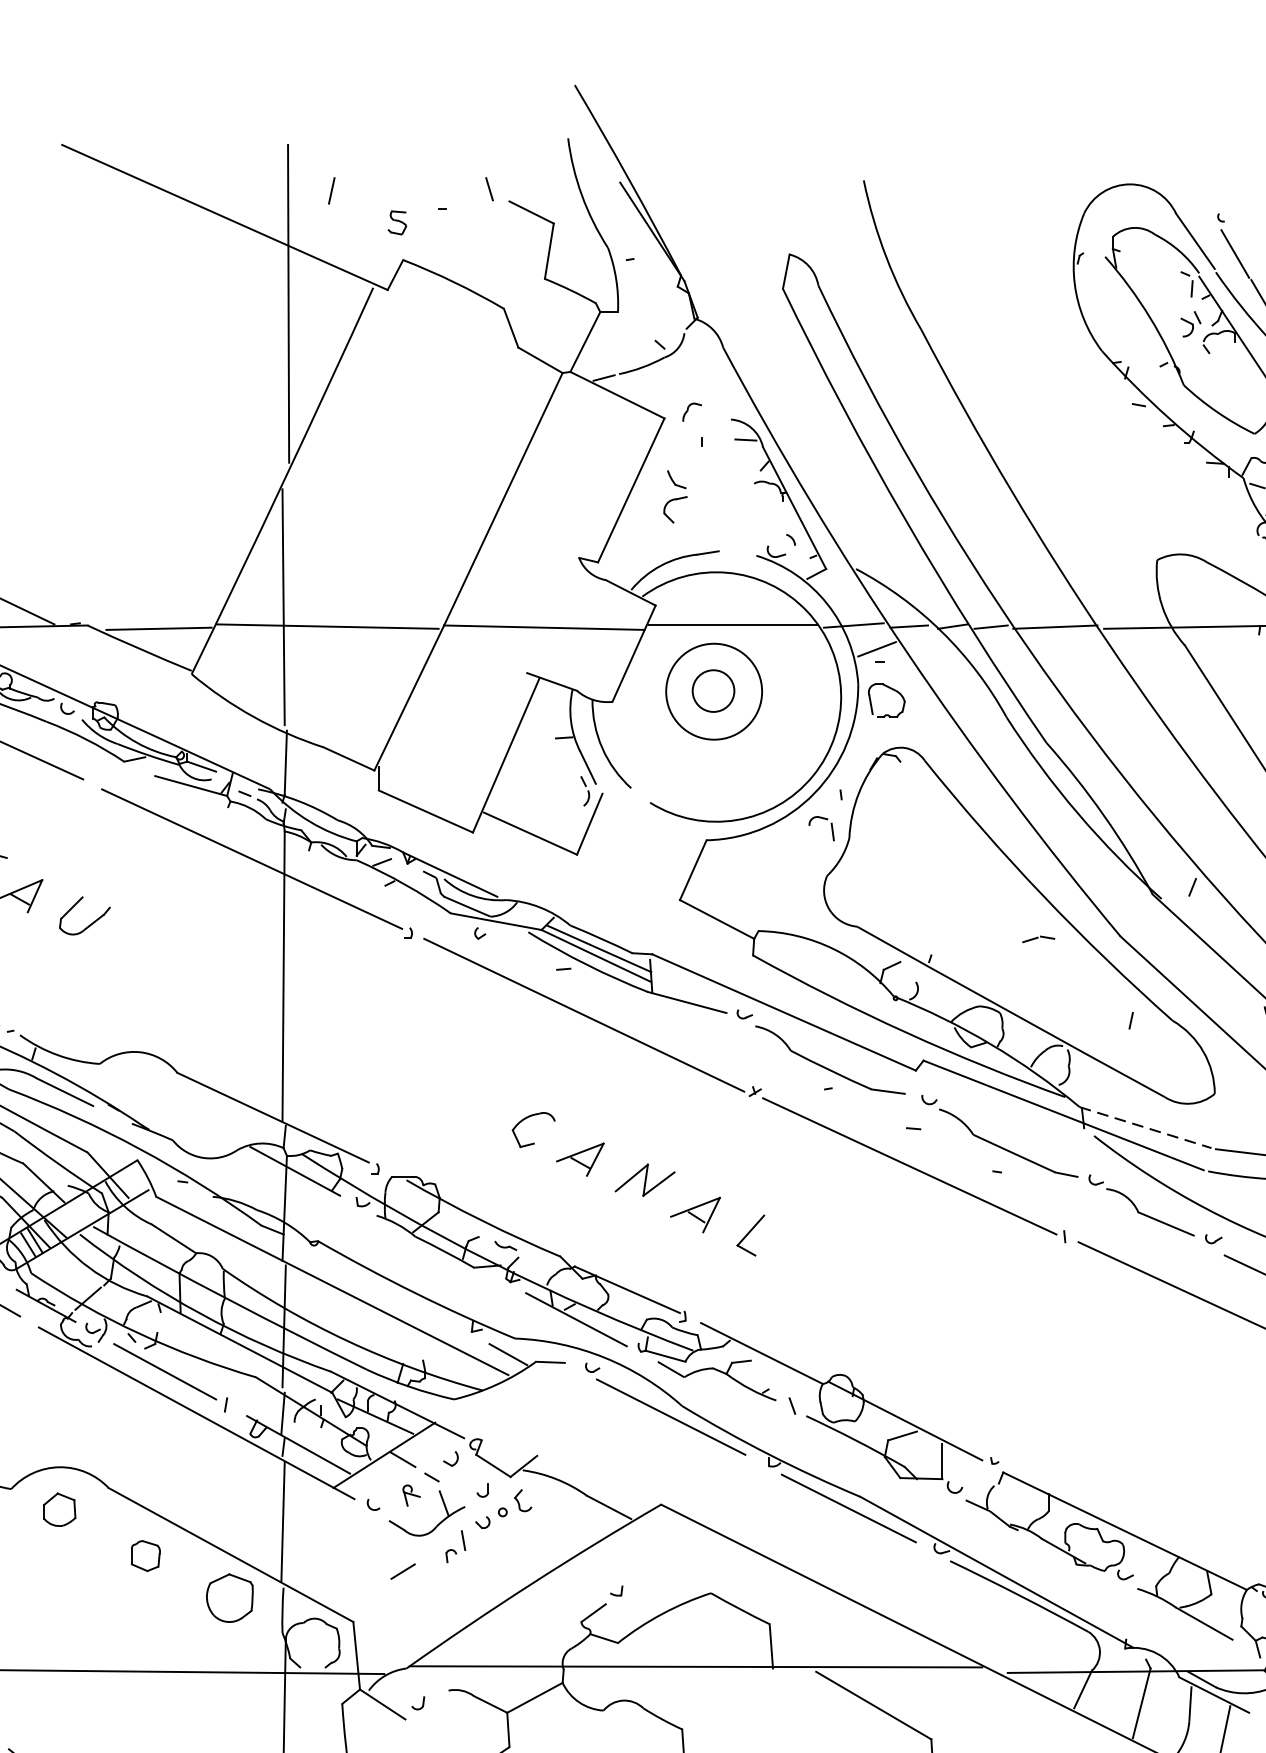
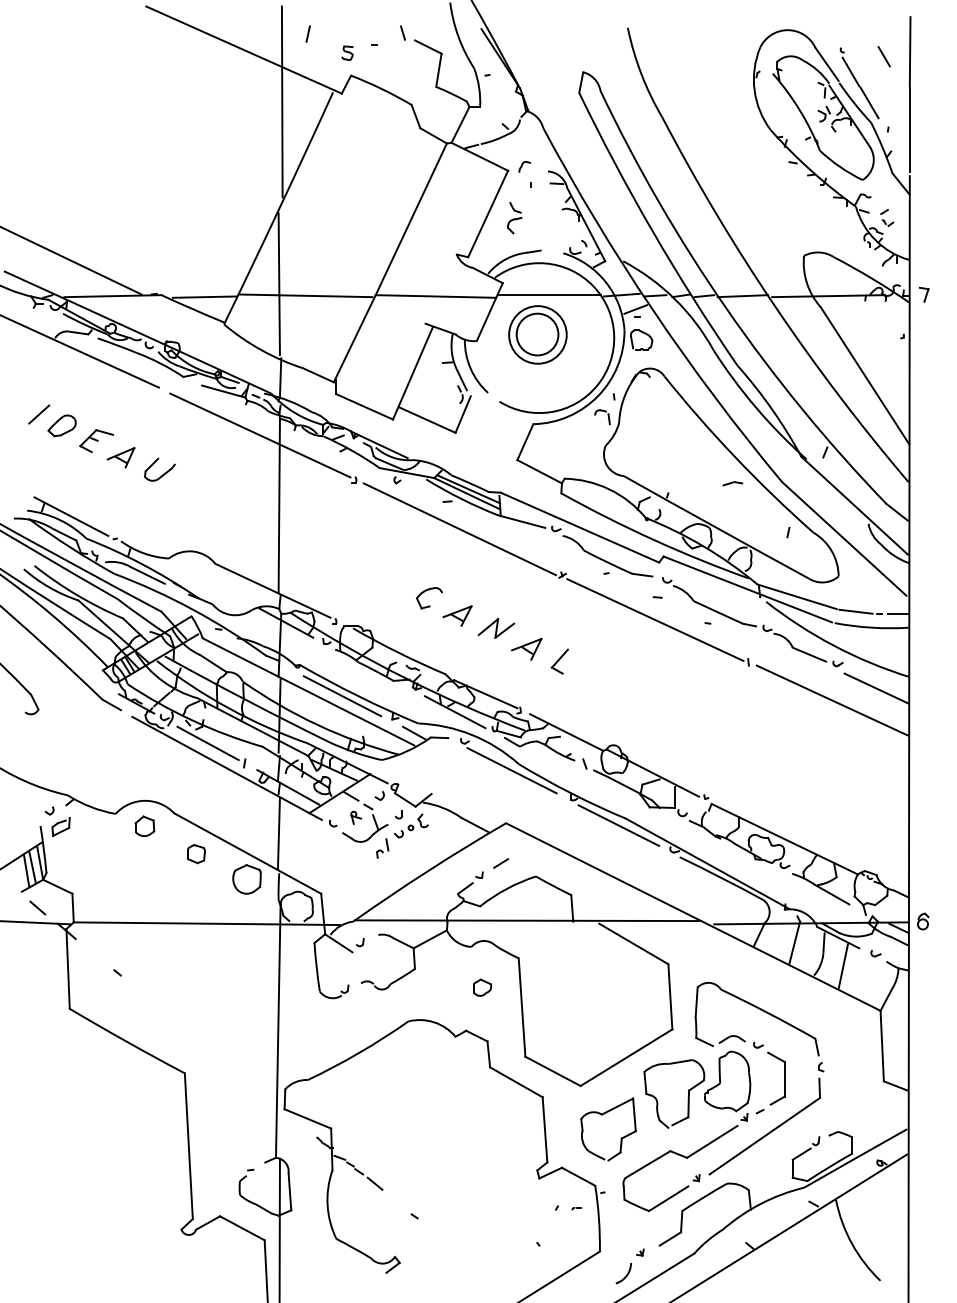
circle: (713, 690) -> (537, 334), size x1.67
line: (1146, 1127) -> (797, 596), dashed -> solid
line: (388, 1293) -> (342, 696), added
line: (403, 1571) -> (501, 863), moved

